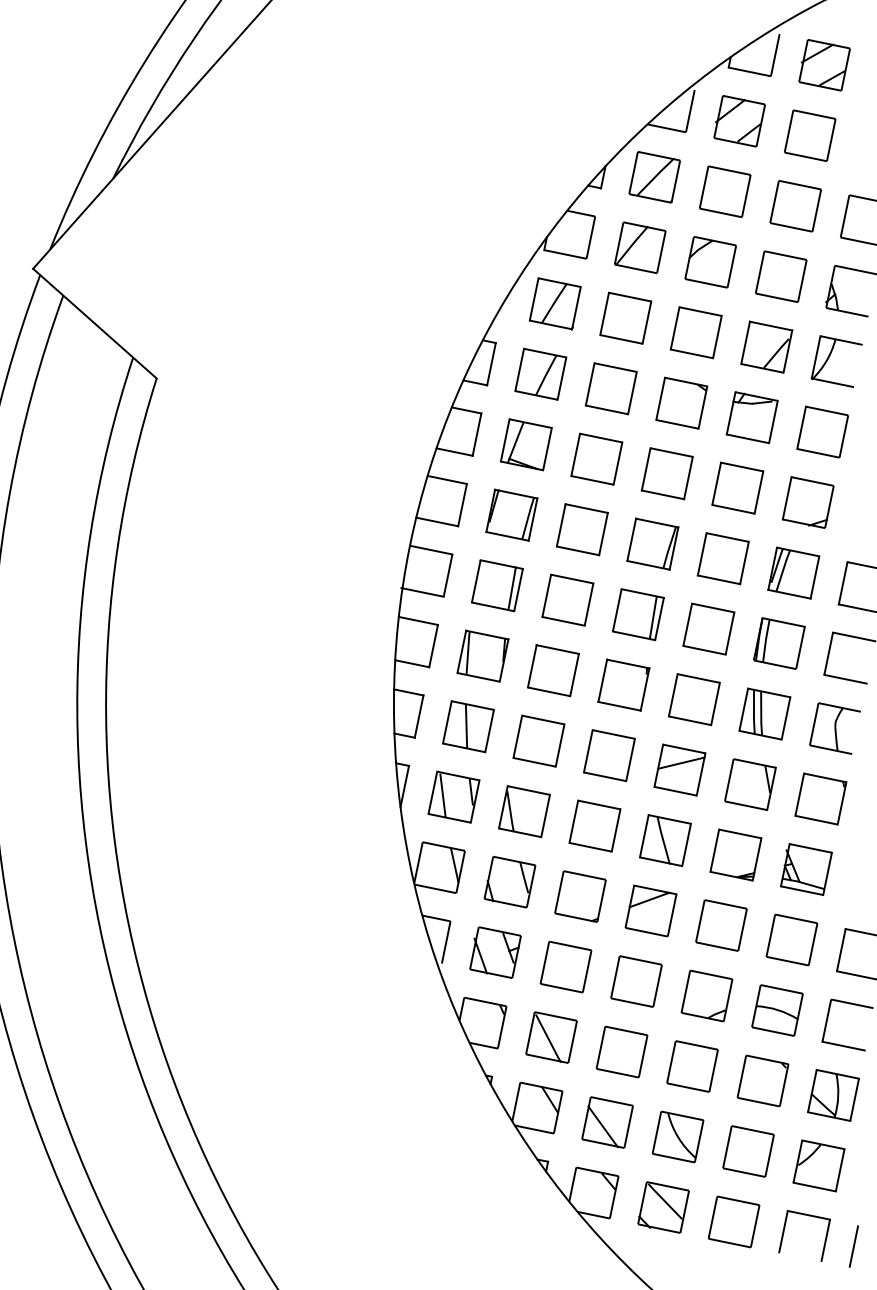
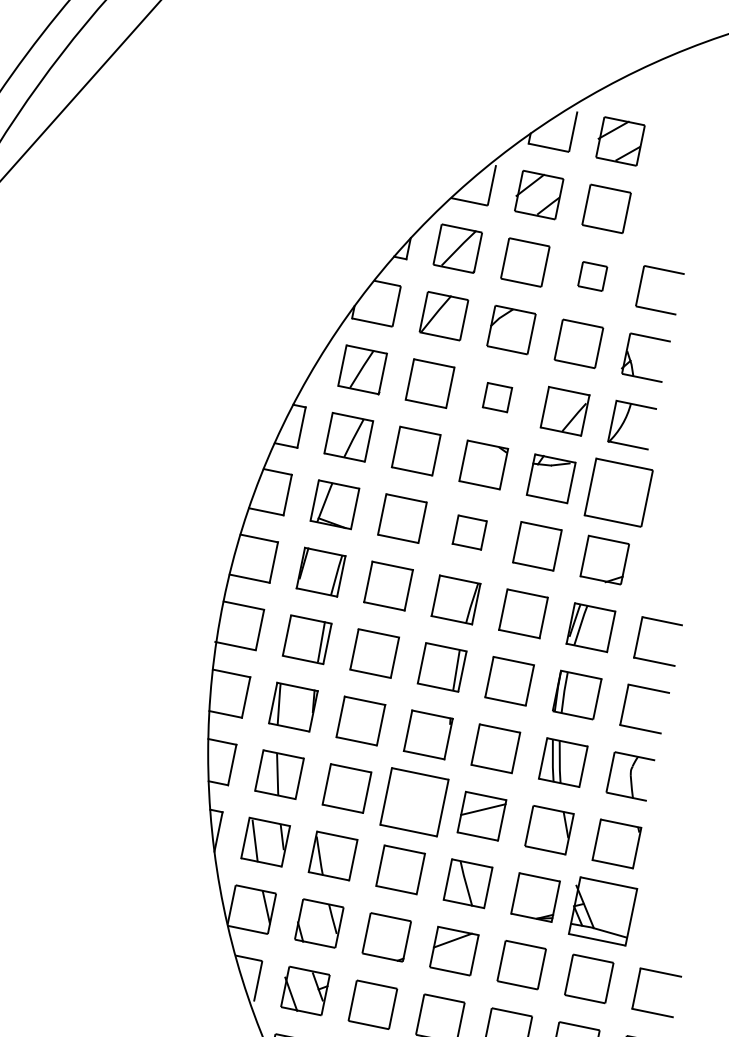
part: (795, 206) -> (592, 276), size x0.6
part: (695, 332) -> (496, 397), size x0.6
part: (822, 431) -> (618, 492), size x1.4
part: (666, 473) -> (469, 532), size x0.7
part: (609, 755) -> (414, 802), size x1.4
part: (806, 869) -> (603, 911), size x1.4

